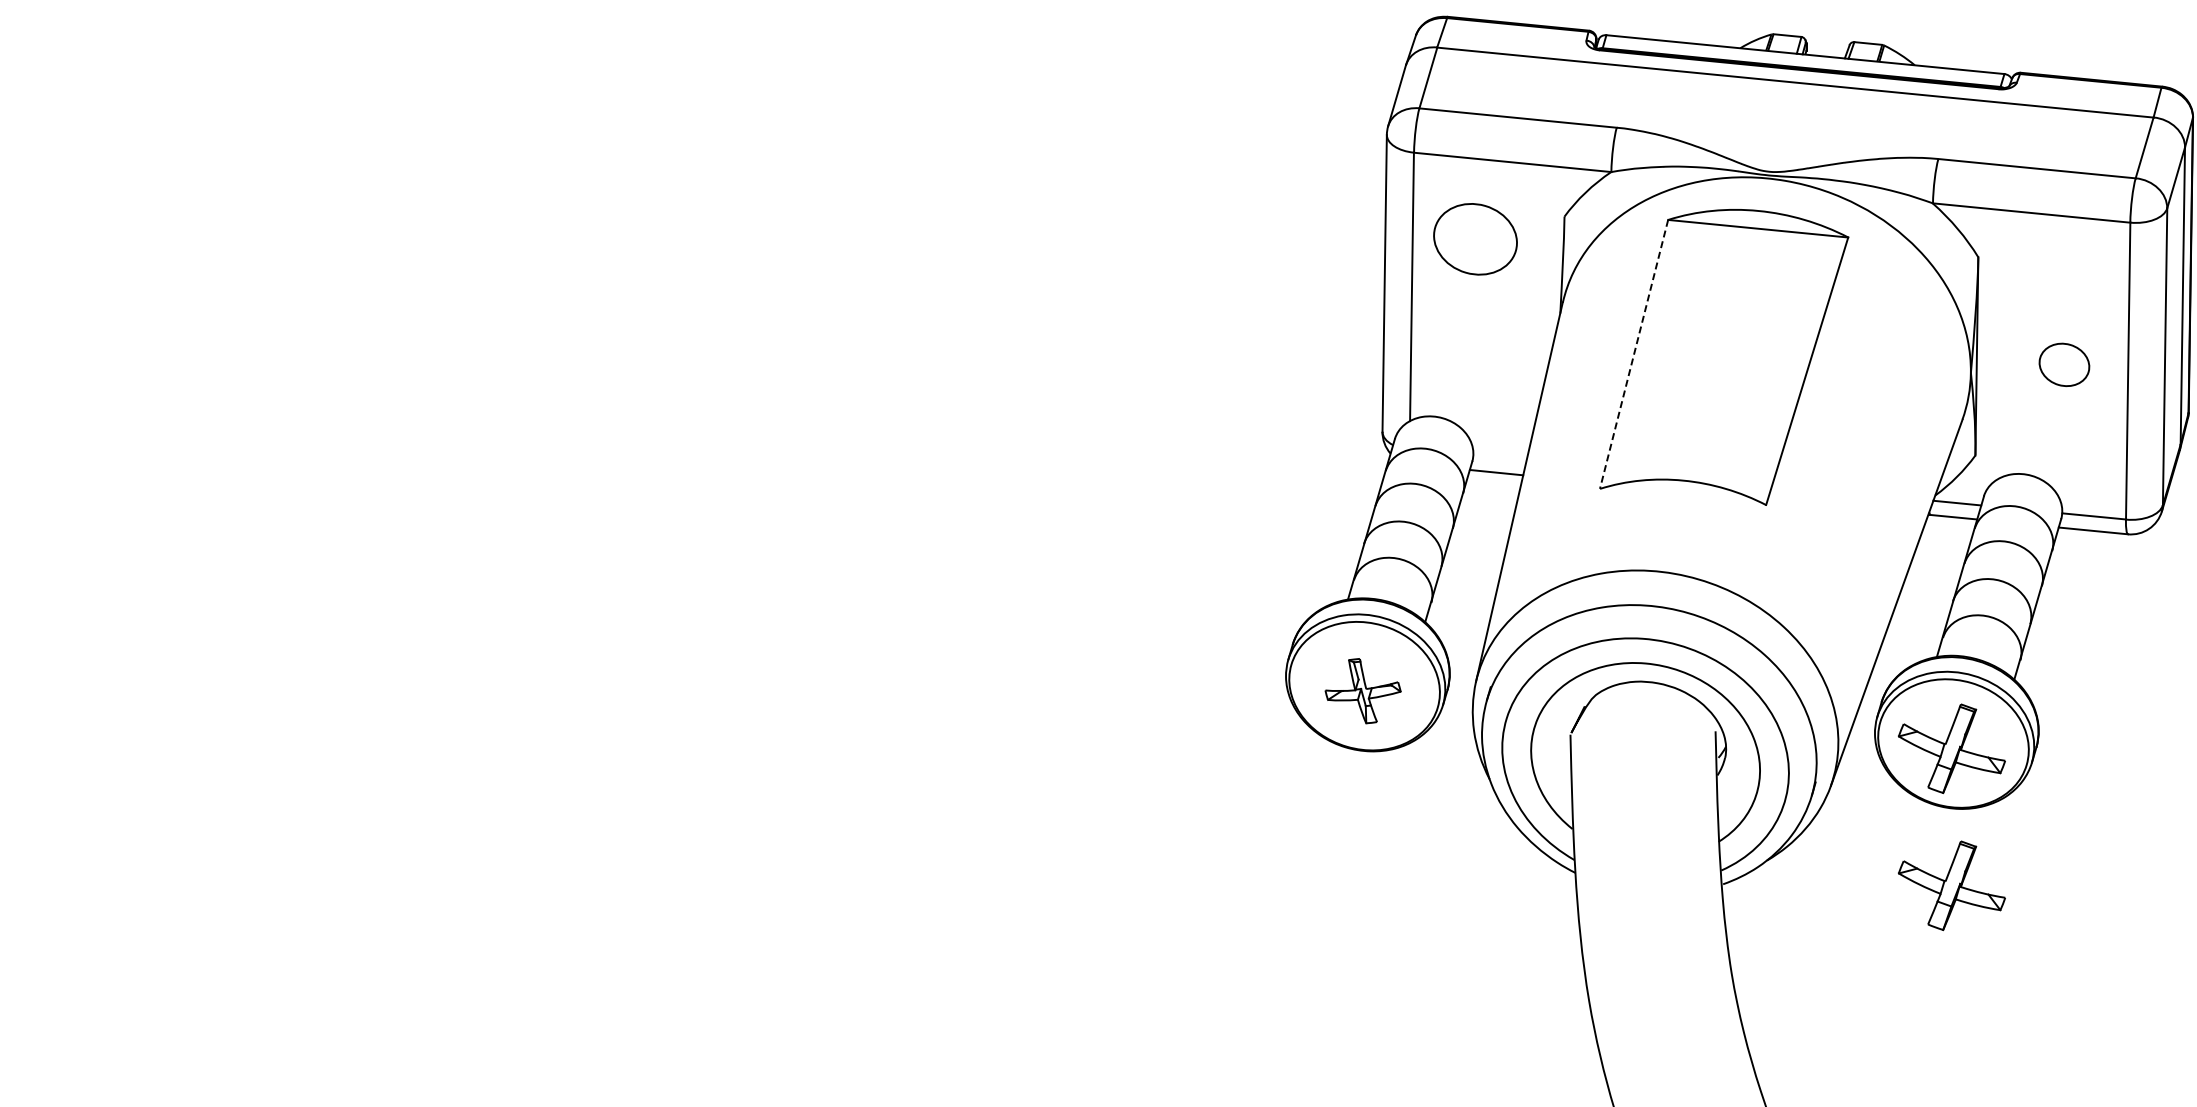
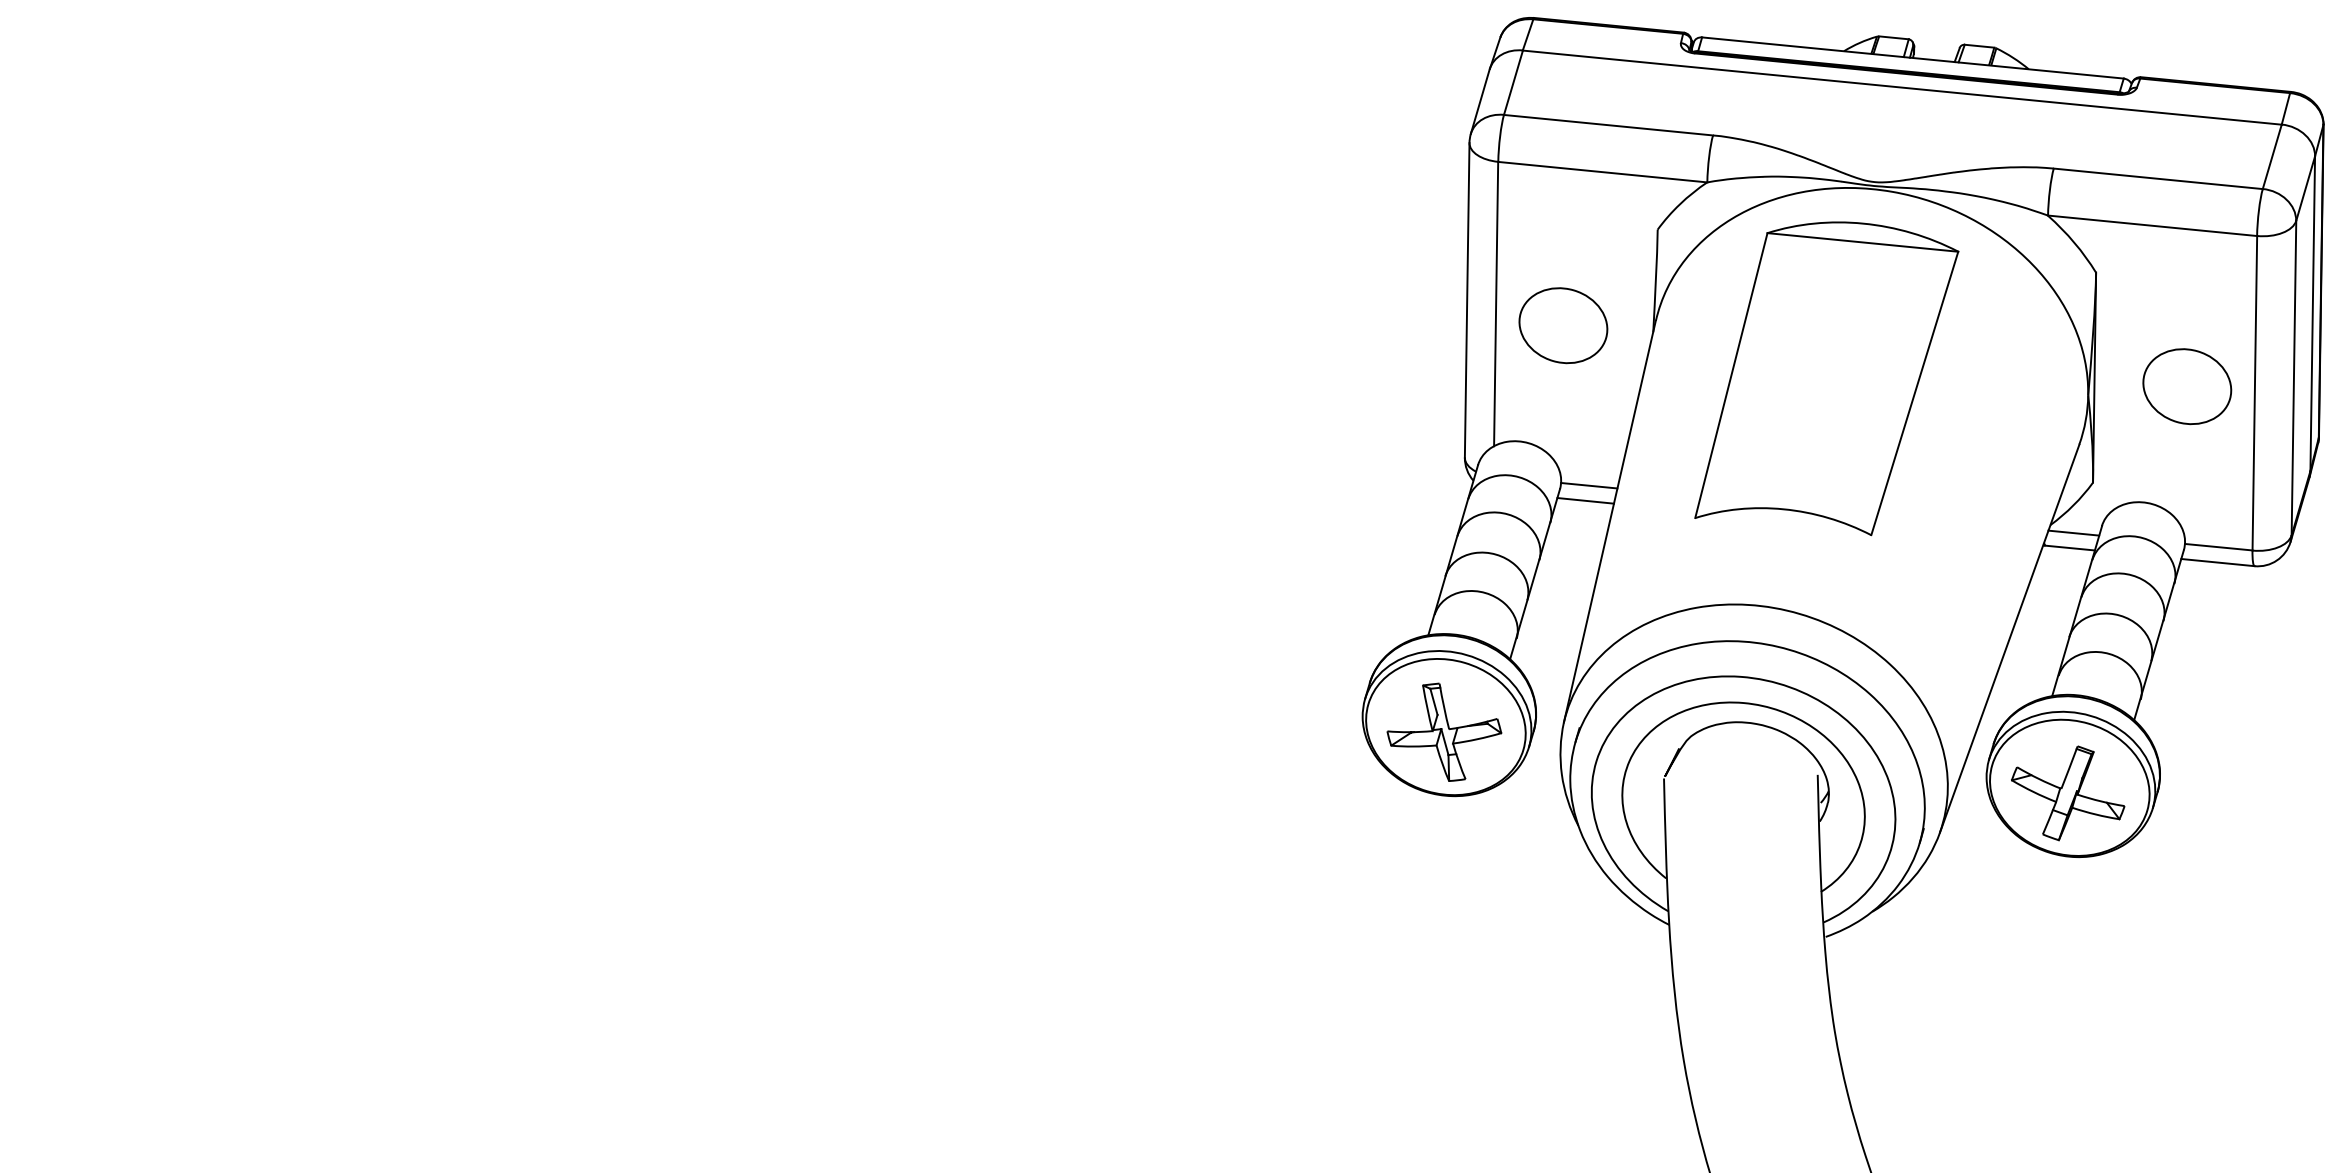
part: (1475, 239) -> (1563, 325), moved
line: (1634, 354) -> (1731, 375), dashed -> solid
part: (2064, 364) -> (2187, 386), size x1.67
line: (1499, 457) -> (1588, 484), added
part: (1362, 690) -> (1443, 731), size x1.43
part: (1951, 885) -> (2067, 938), removed

